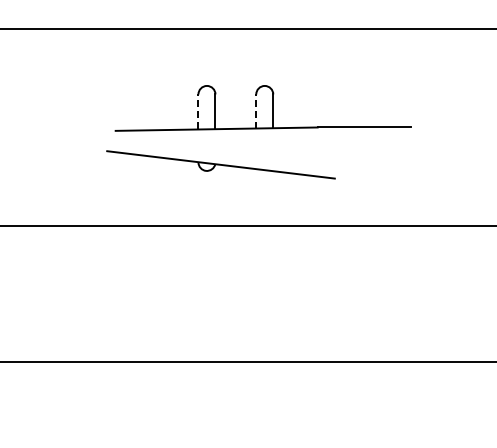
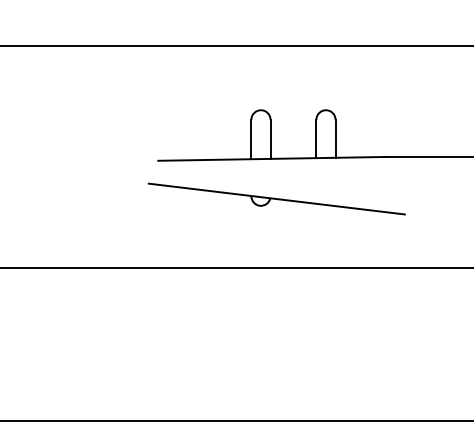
line: (256, 110) -> (316, 137), dashed -> solid
line: (198, 111) -> (251, 138), dashed -> solid

